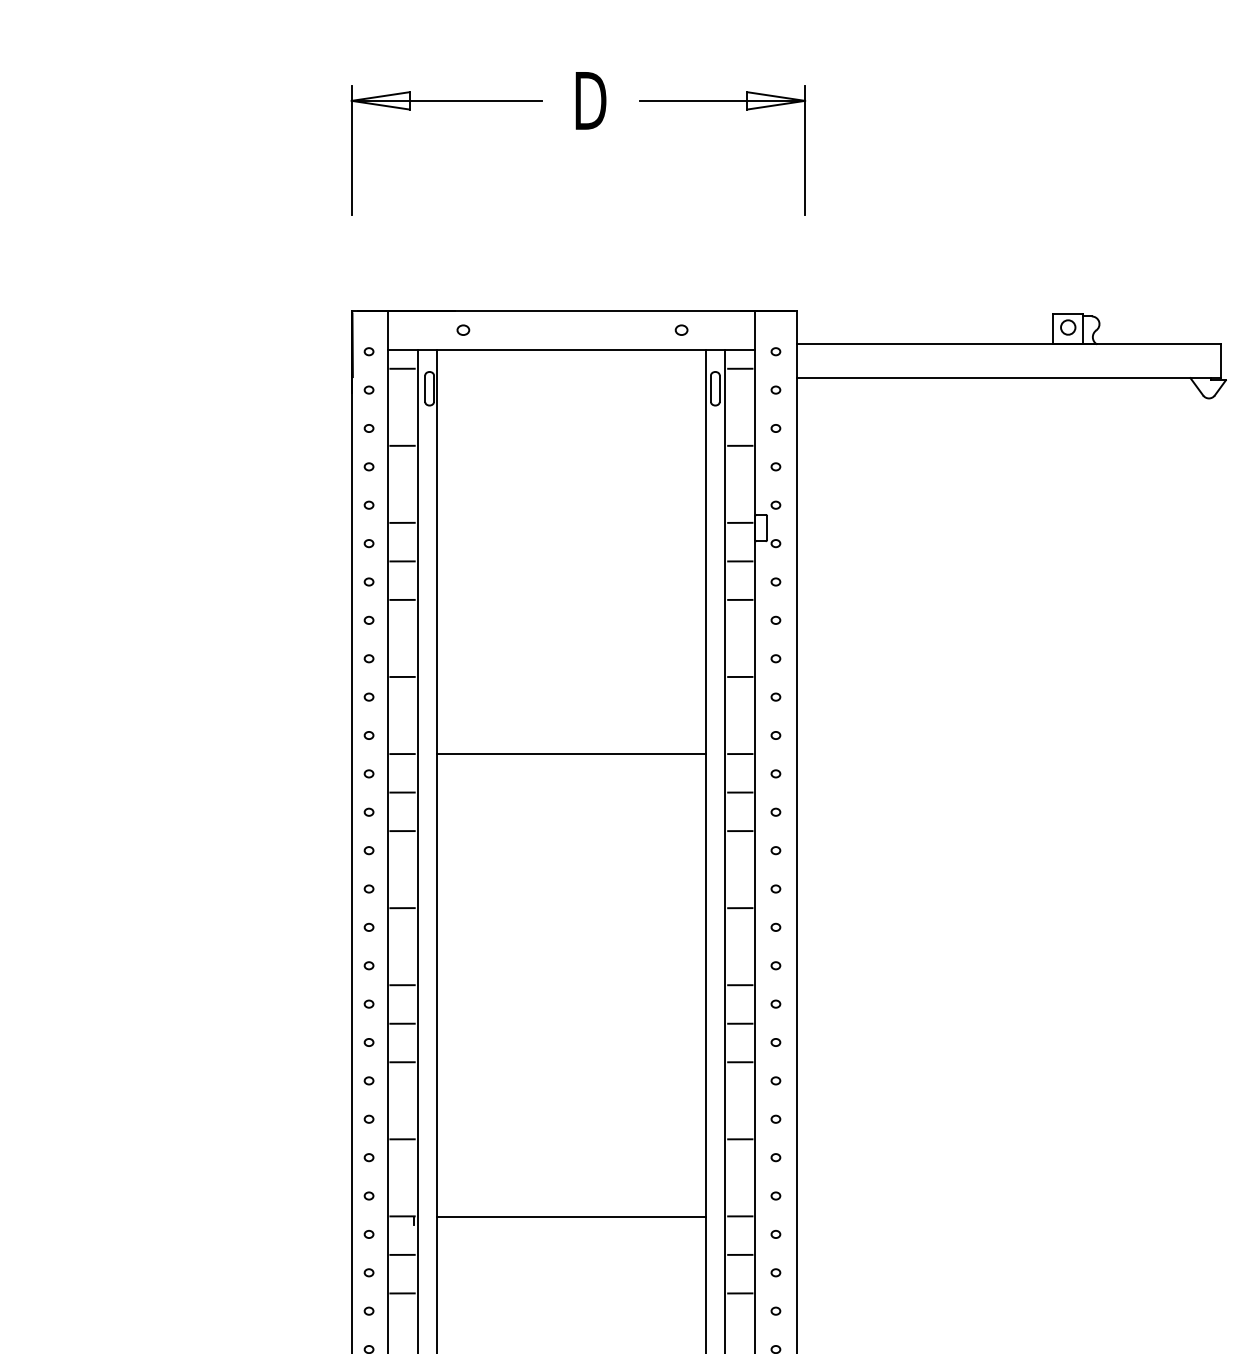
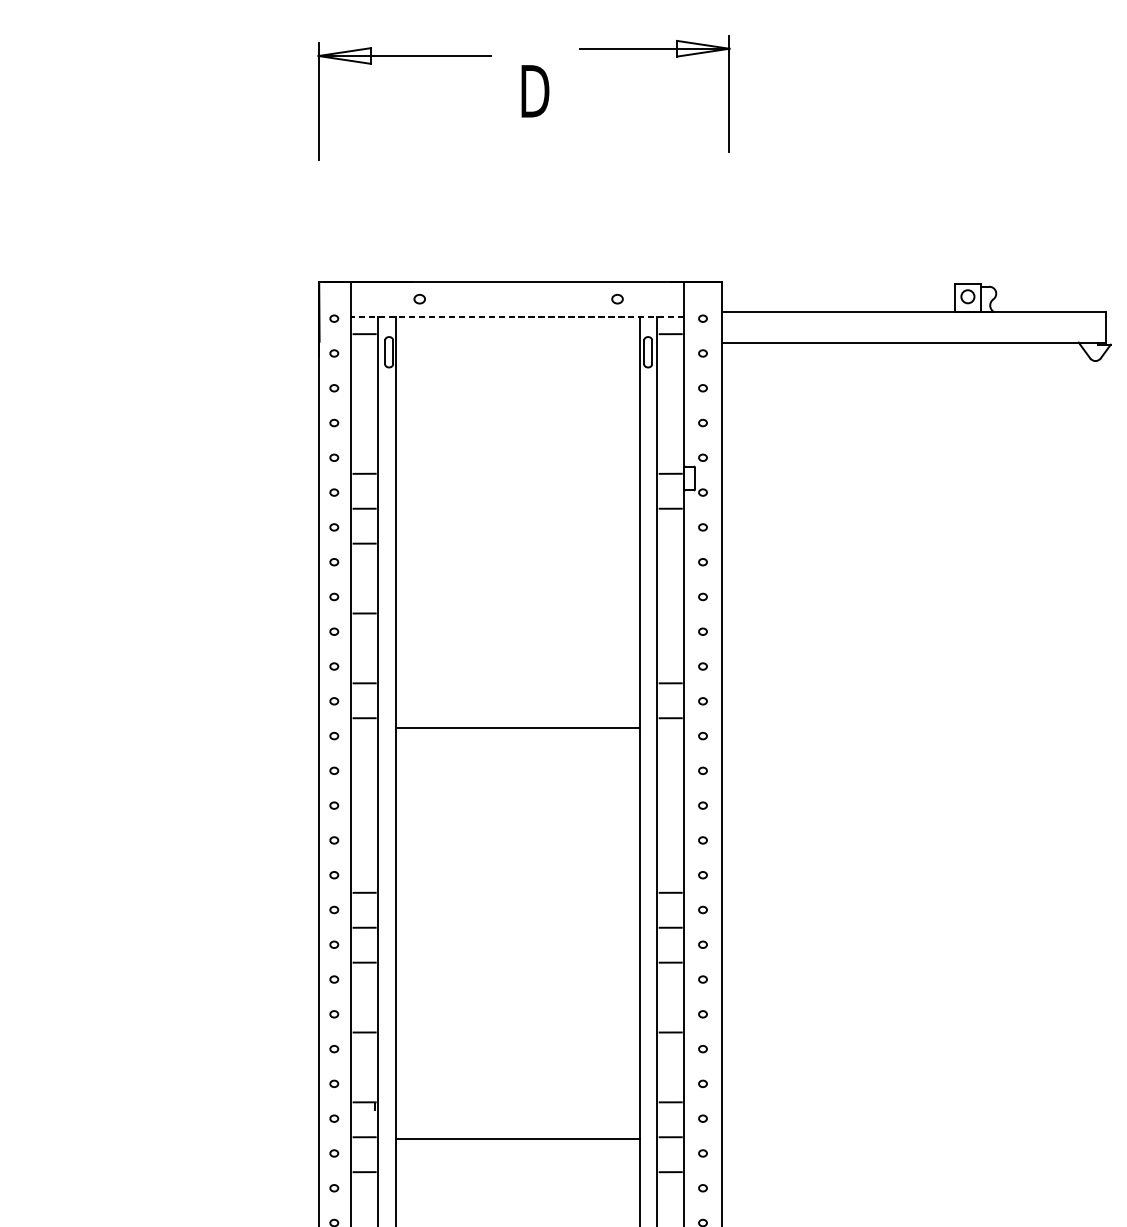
part: (446, 101) -> (404, 56), moved
part: (746, 110) -> (676, 57), moved
line: (571, 349) -> (517, 316), solid -> dashed
line: (402, 445) -> (364, 403), removed
line: (740, 445) -> (670, 403), removed
line: (740, 599) -> (670, 543), removed
line: (740, 676) -> (670, 613), removed
line: (570, 753) -> (516, 728), moved
line: (402, 831) -> (364, 753), removed
line: (740, 831) -> (670, 753), removed
line: (402, 908) -> (364, 823), removed
line: (740, 908) -> (670, 823), removed
line: (570, 1217) -> (516, 1138), moved

